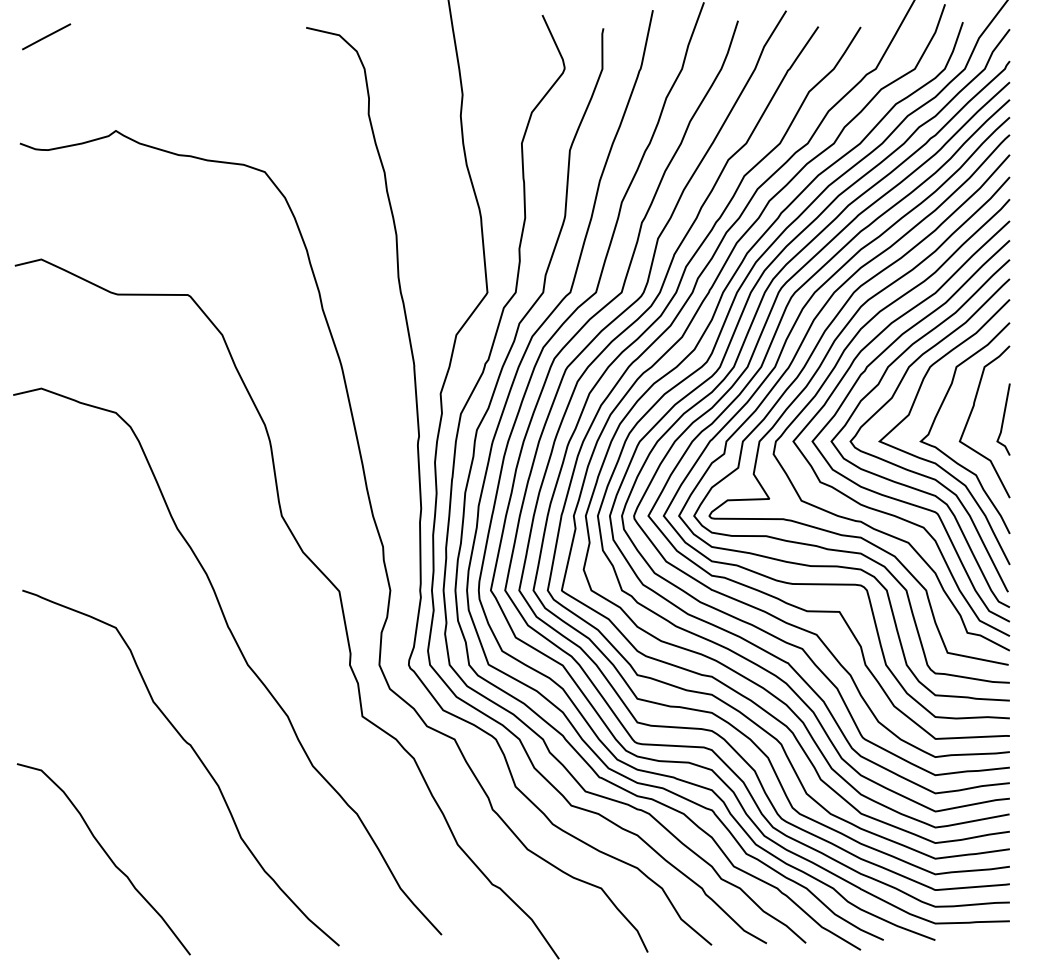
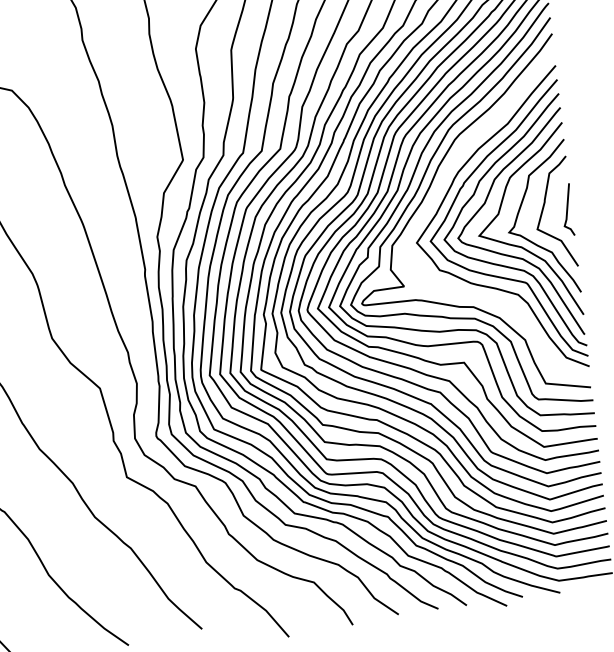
curve: (826, 381) -> (435, 196), removed

